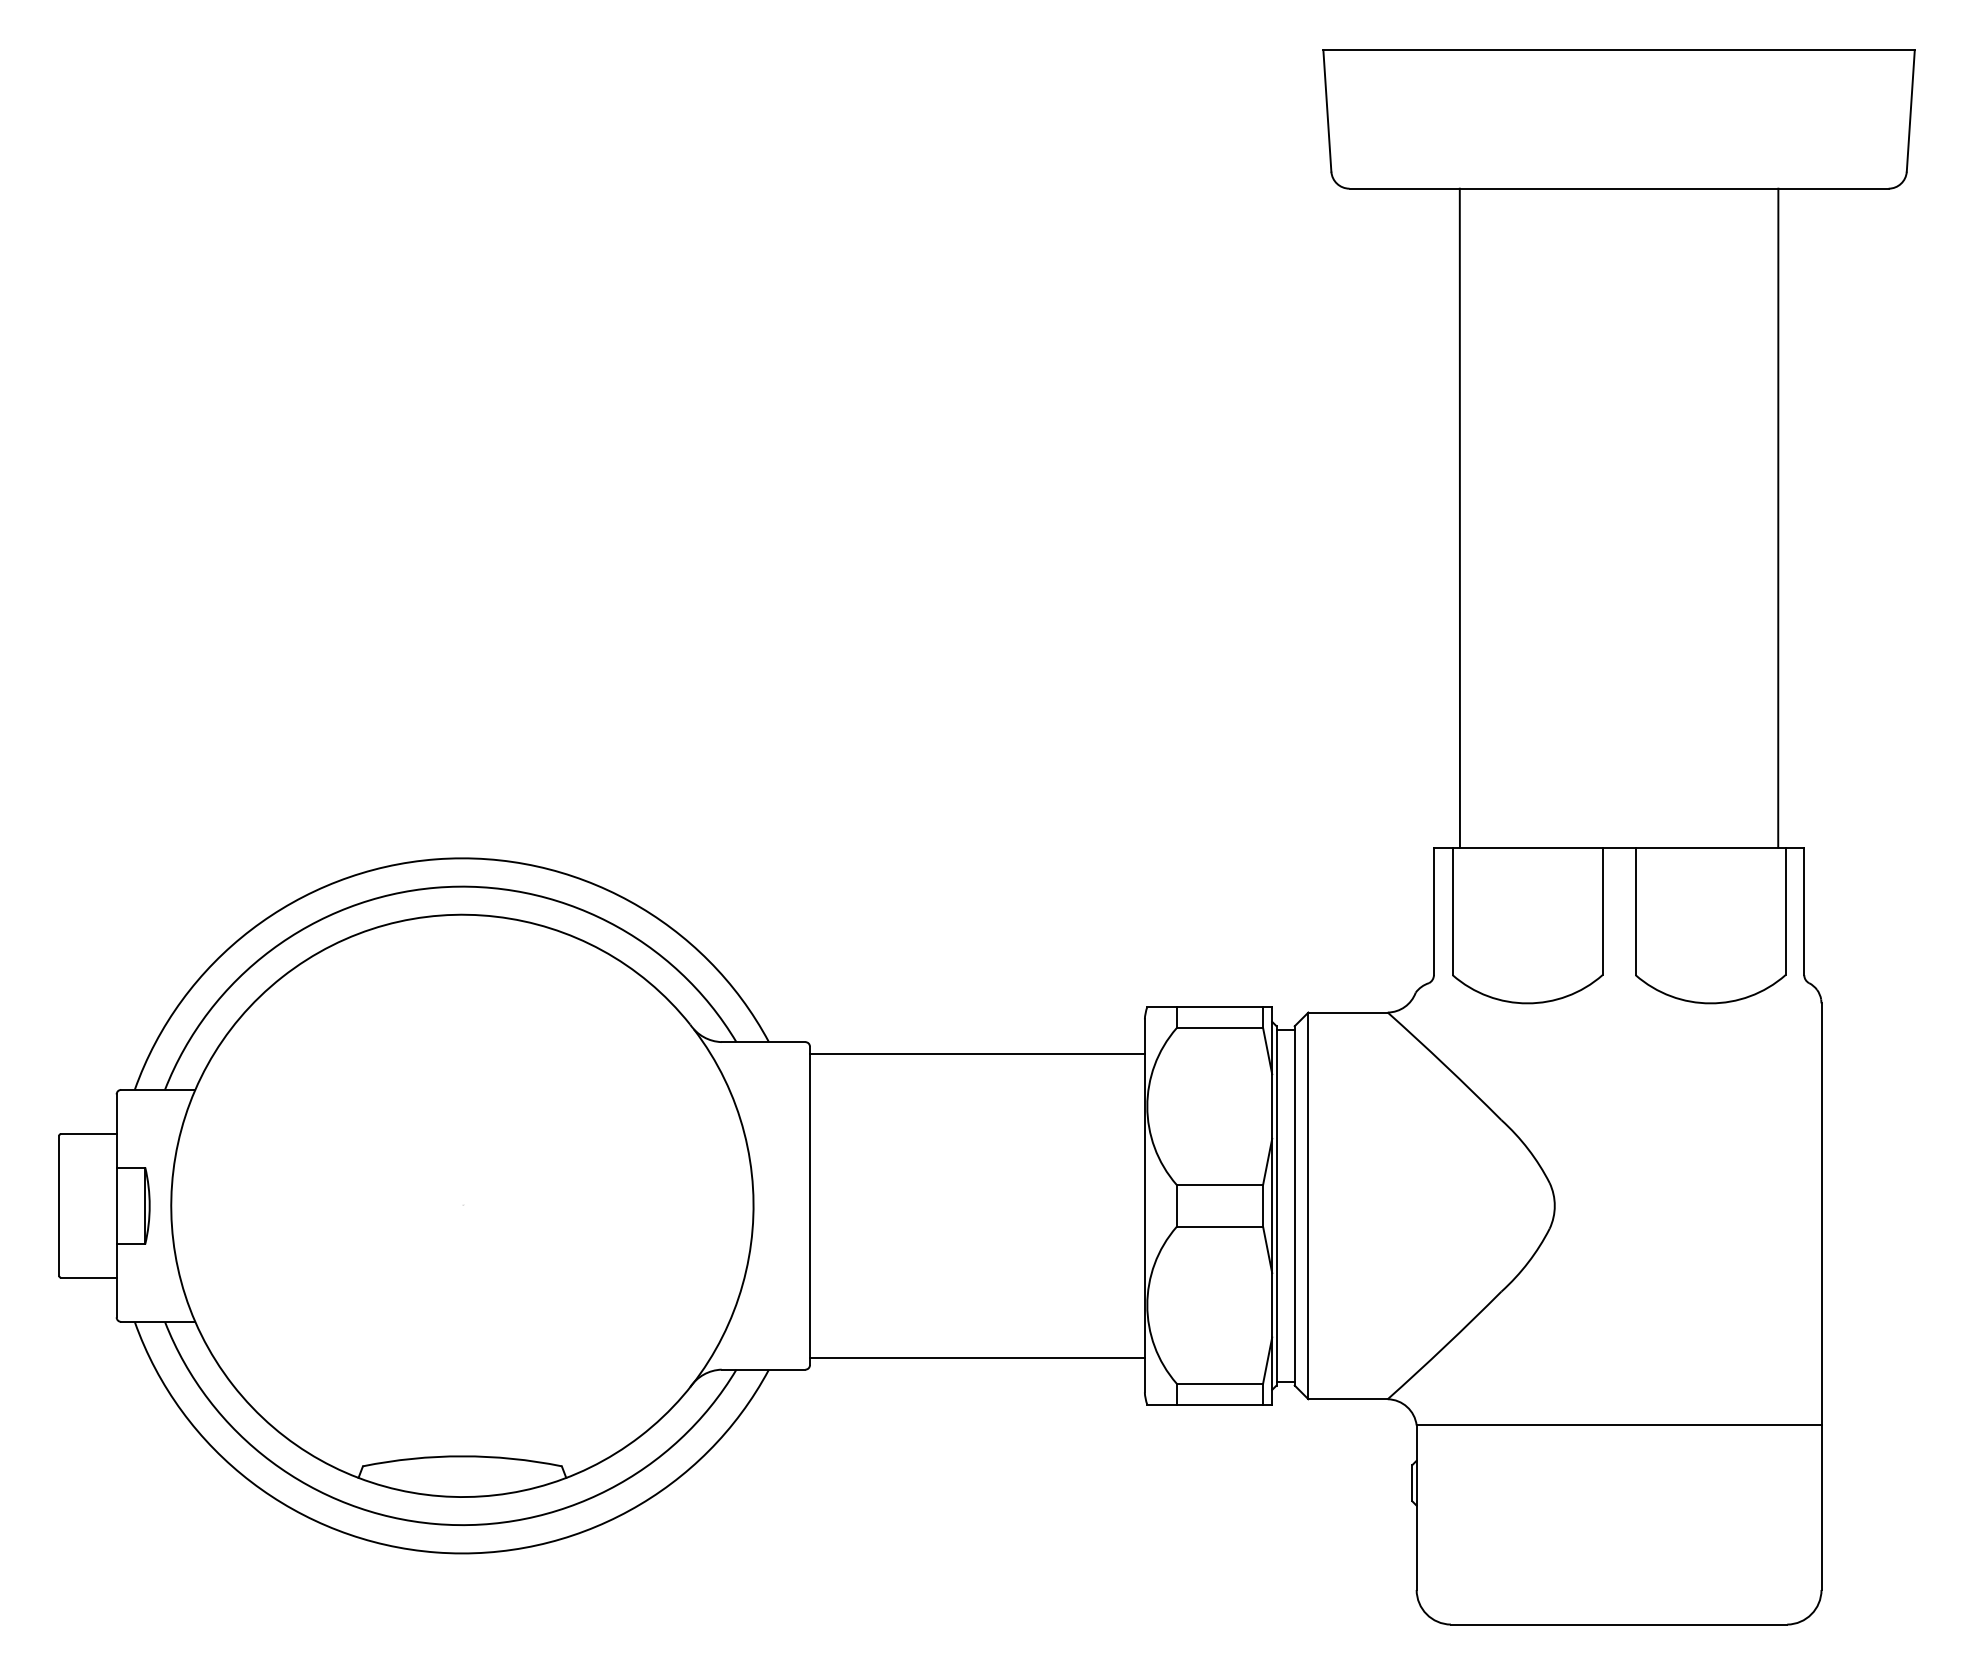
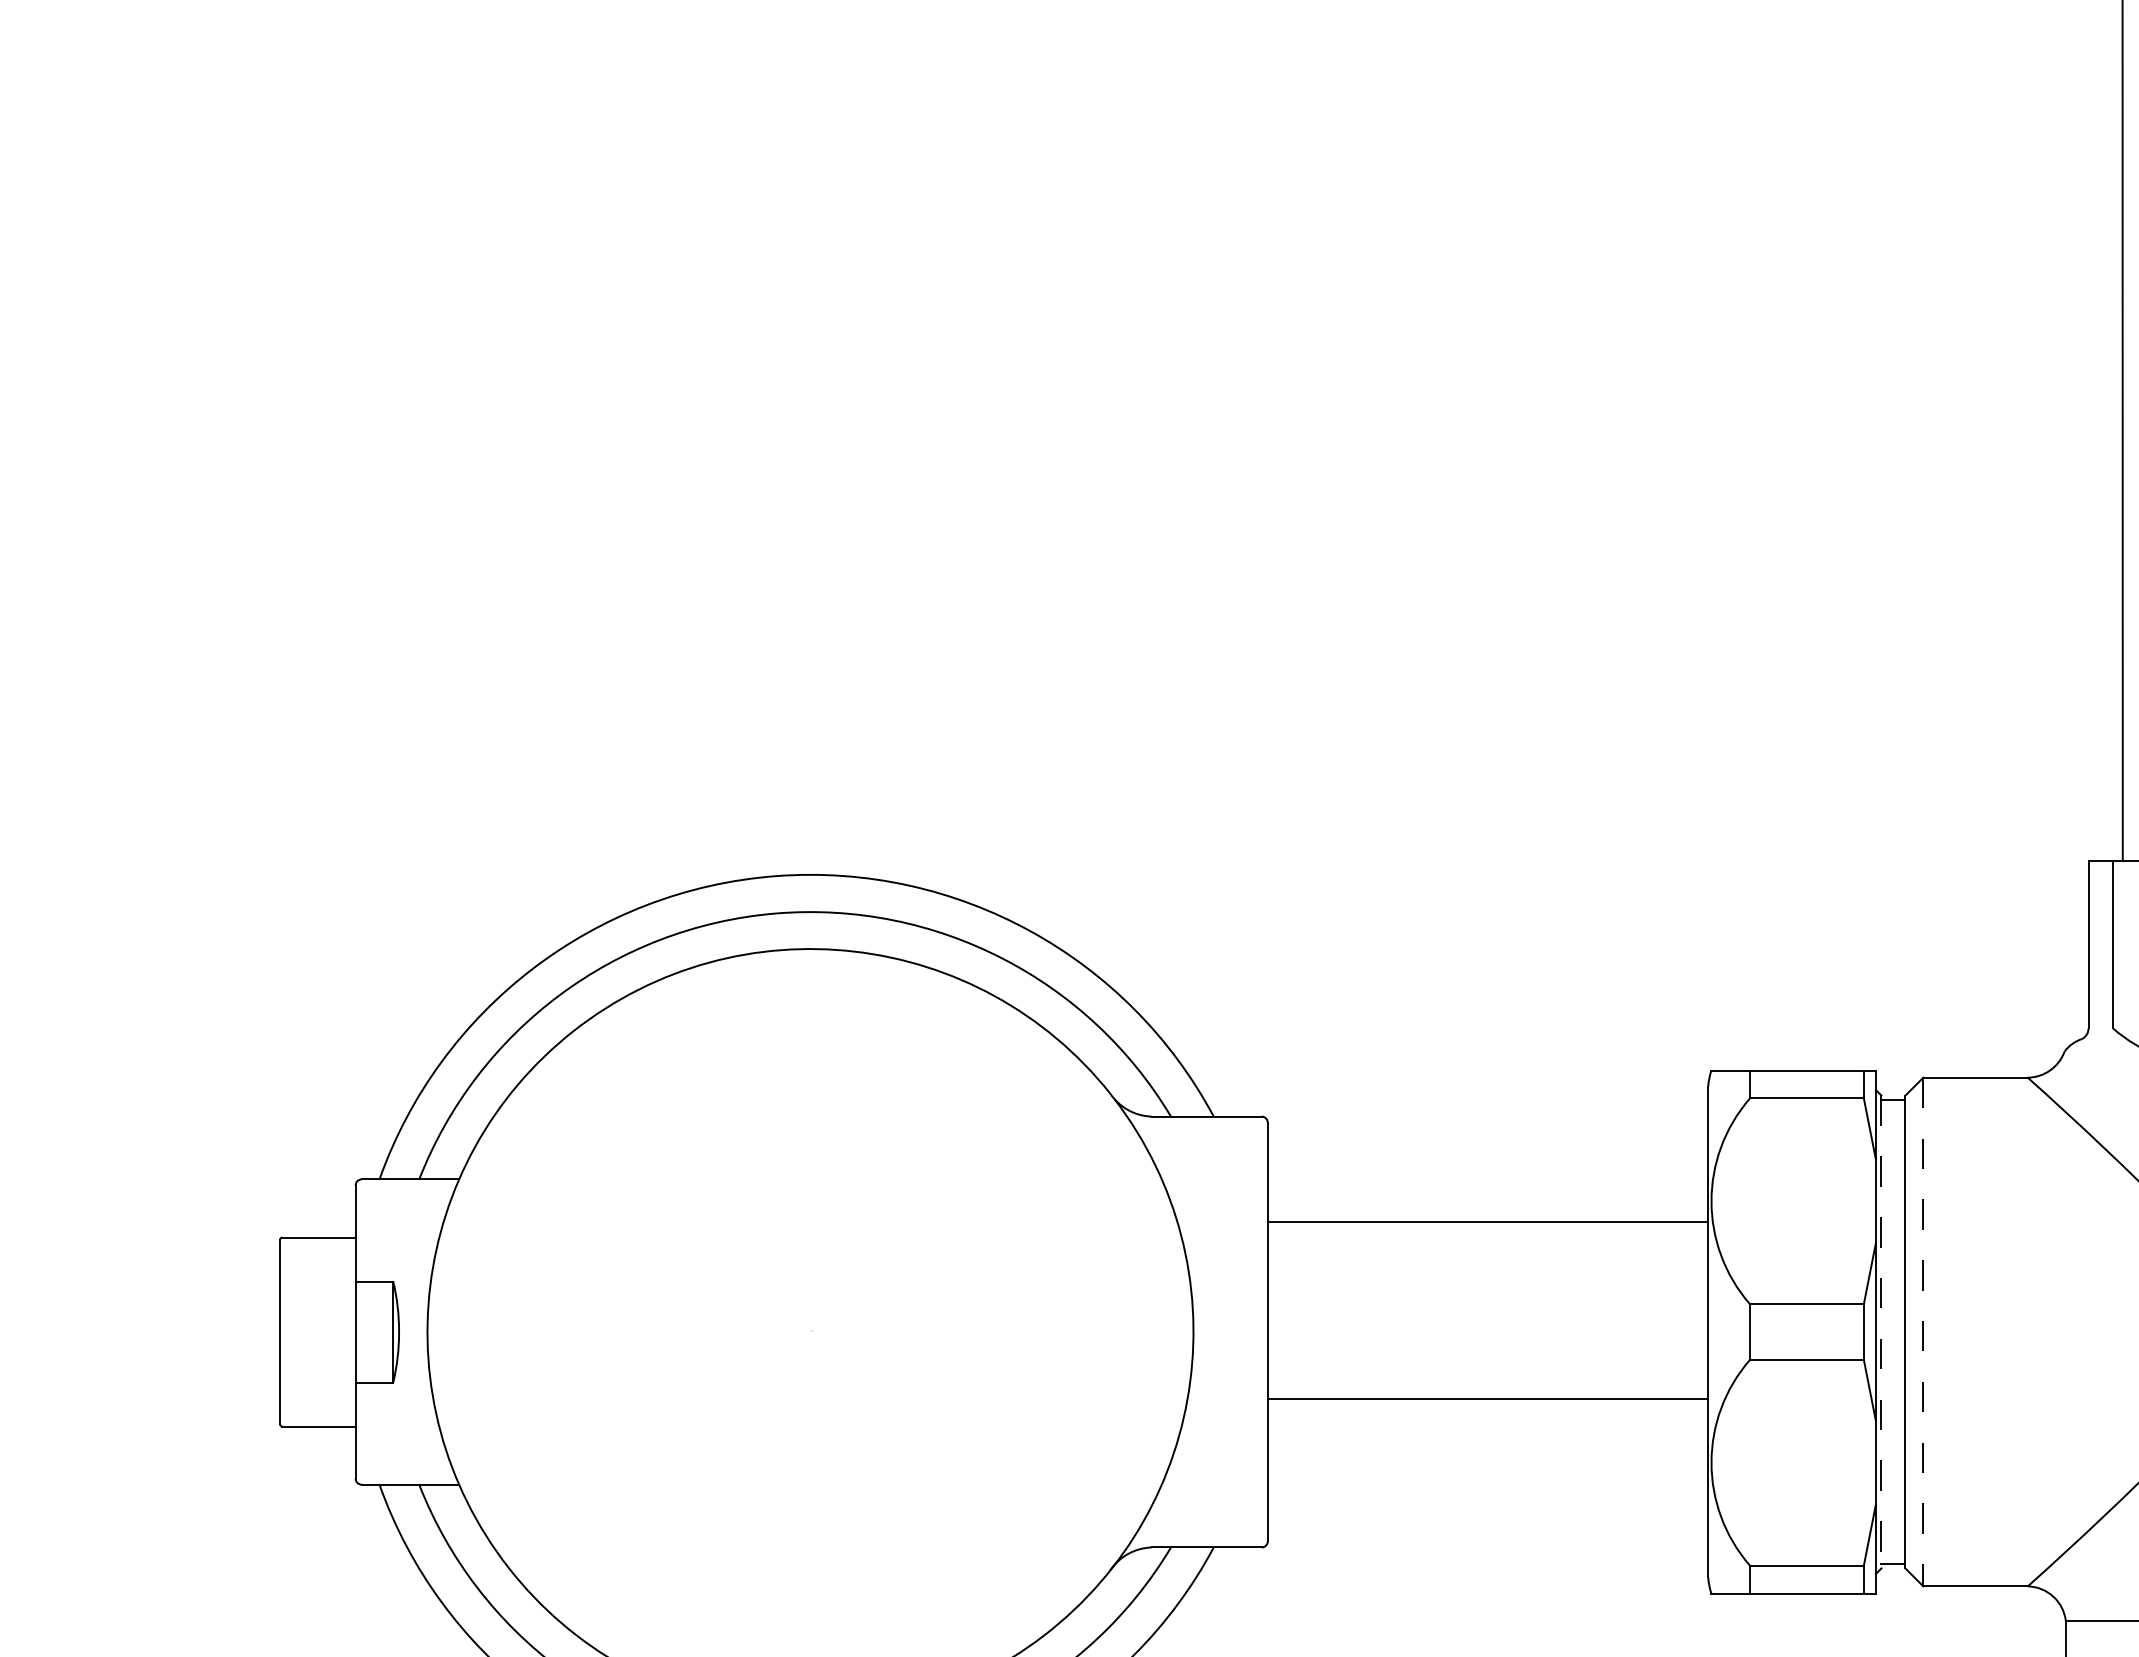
line: (976, 1053) -> (1486, 1221), moved
line: (1276, 1205) -> (1881, 1331), solid -> dashed
line: (1308, 1206) -> (1923, 1332), solid -> dashed
line: (976, 1357) -> (1486, 1398), moved

